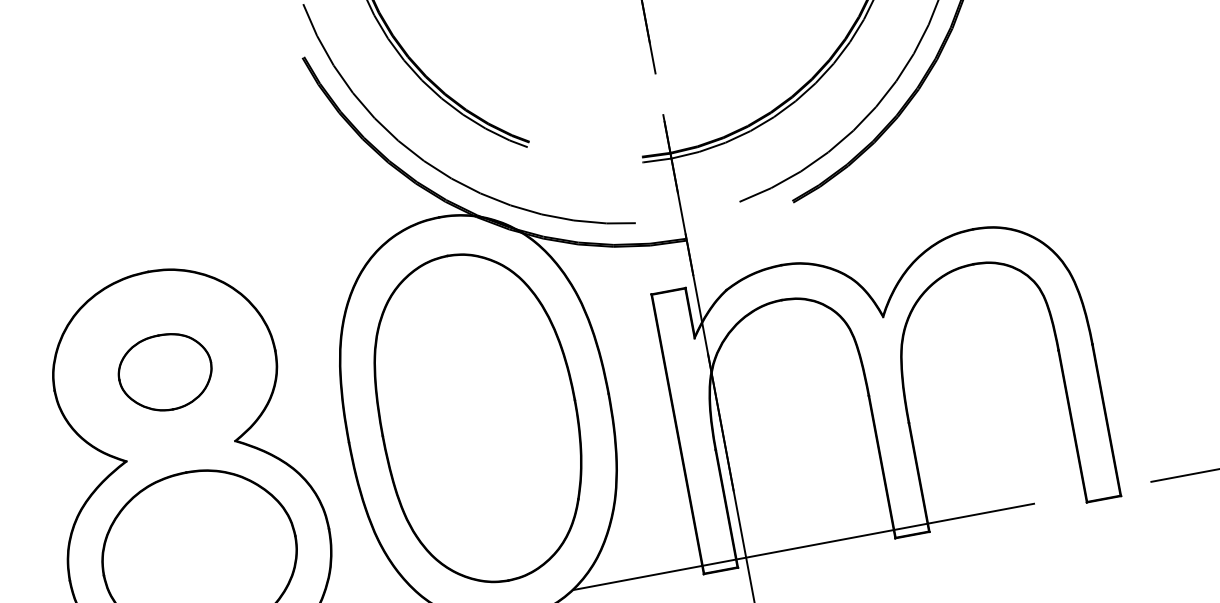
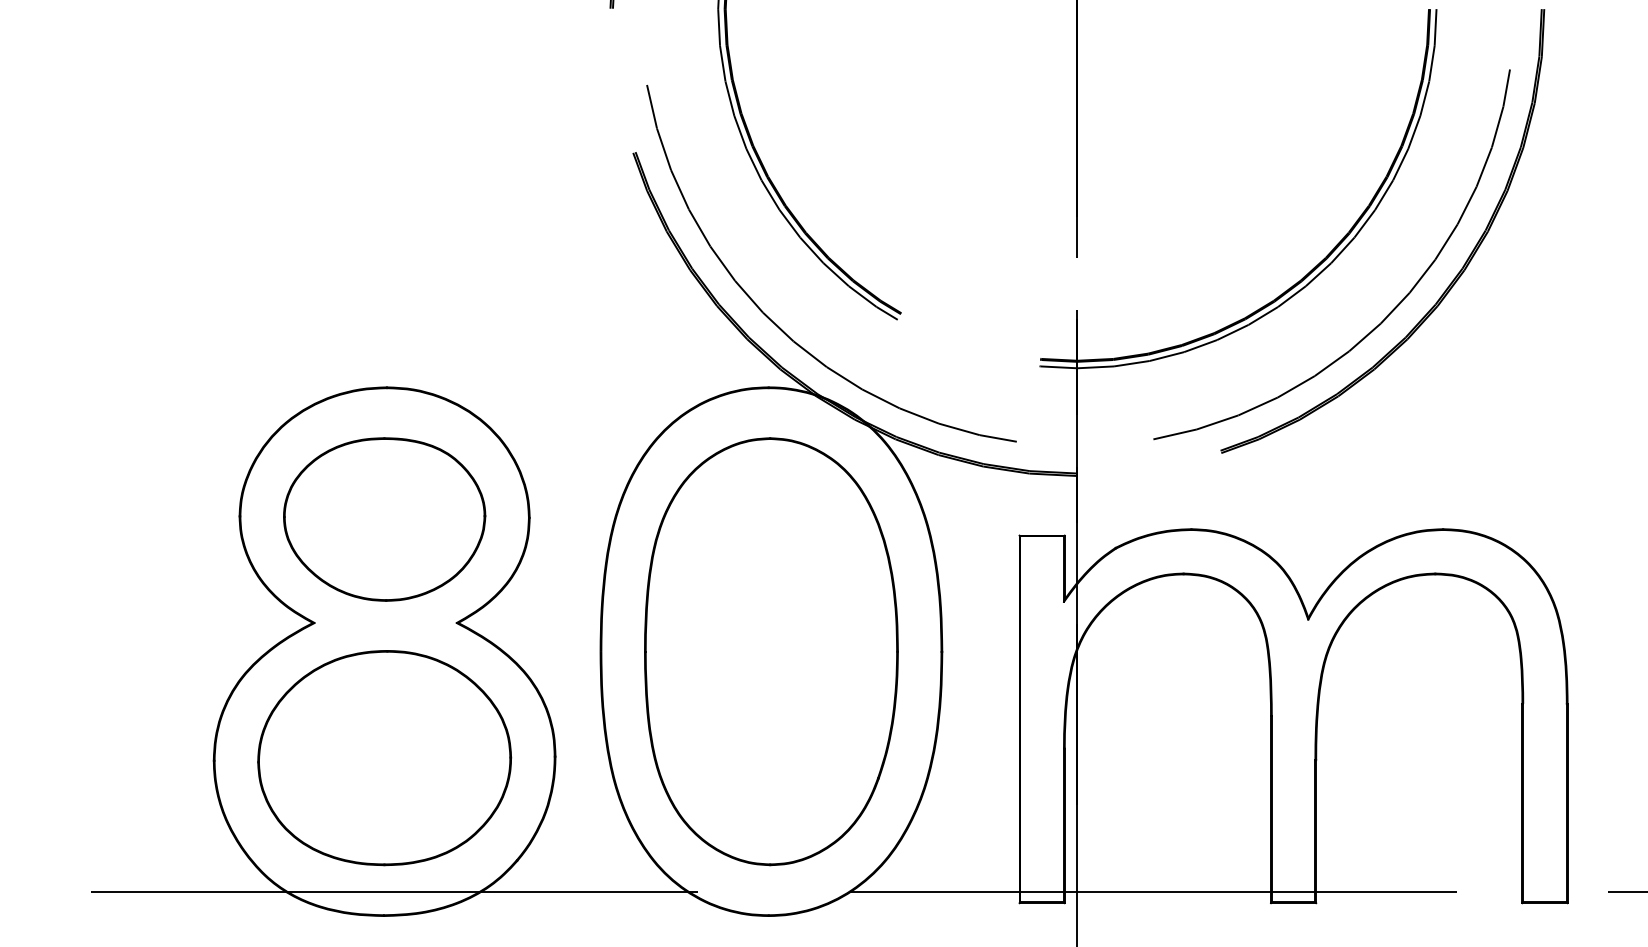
part: (165, 372) -> (384, 519), size x1.67

